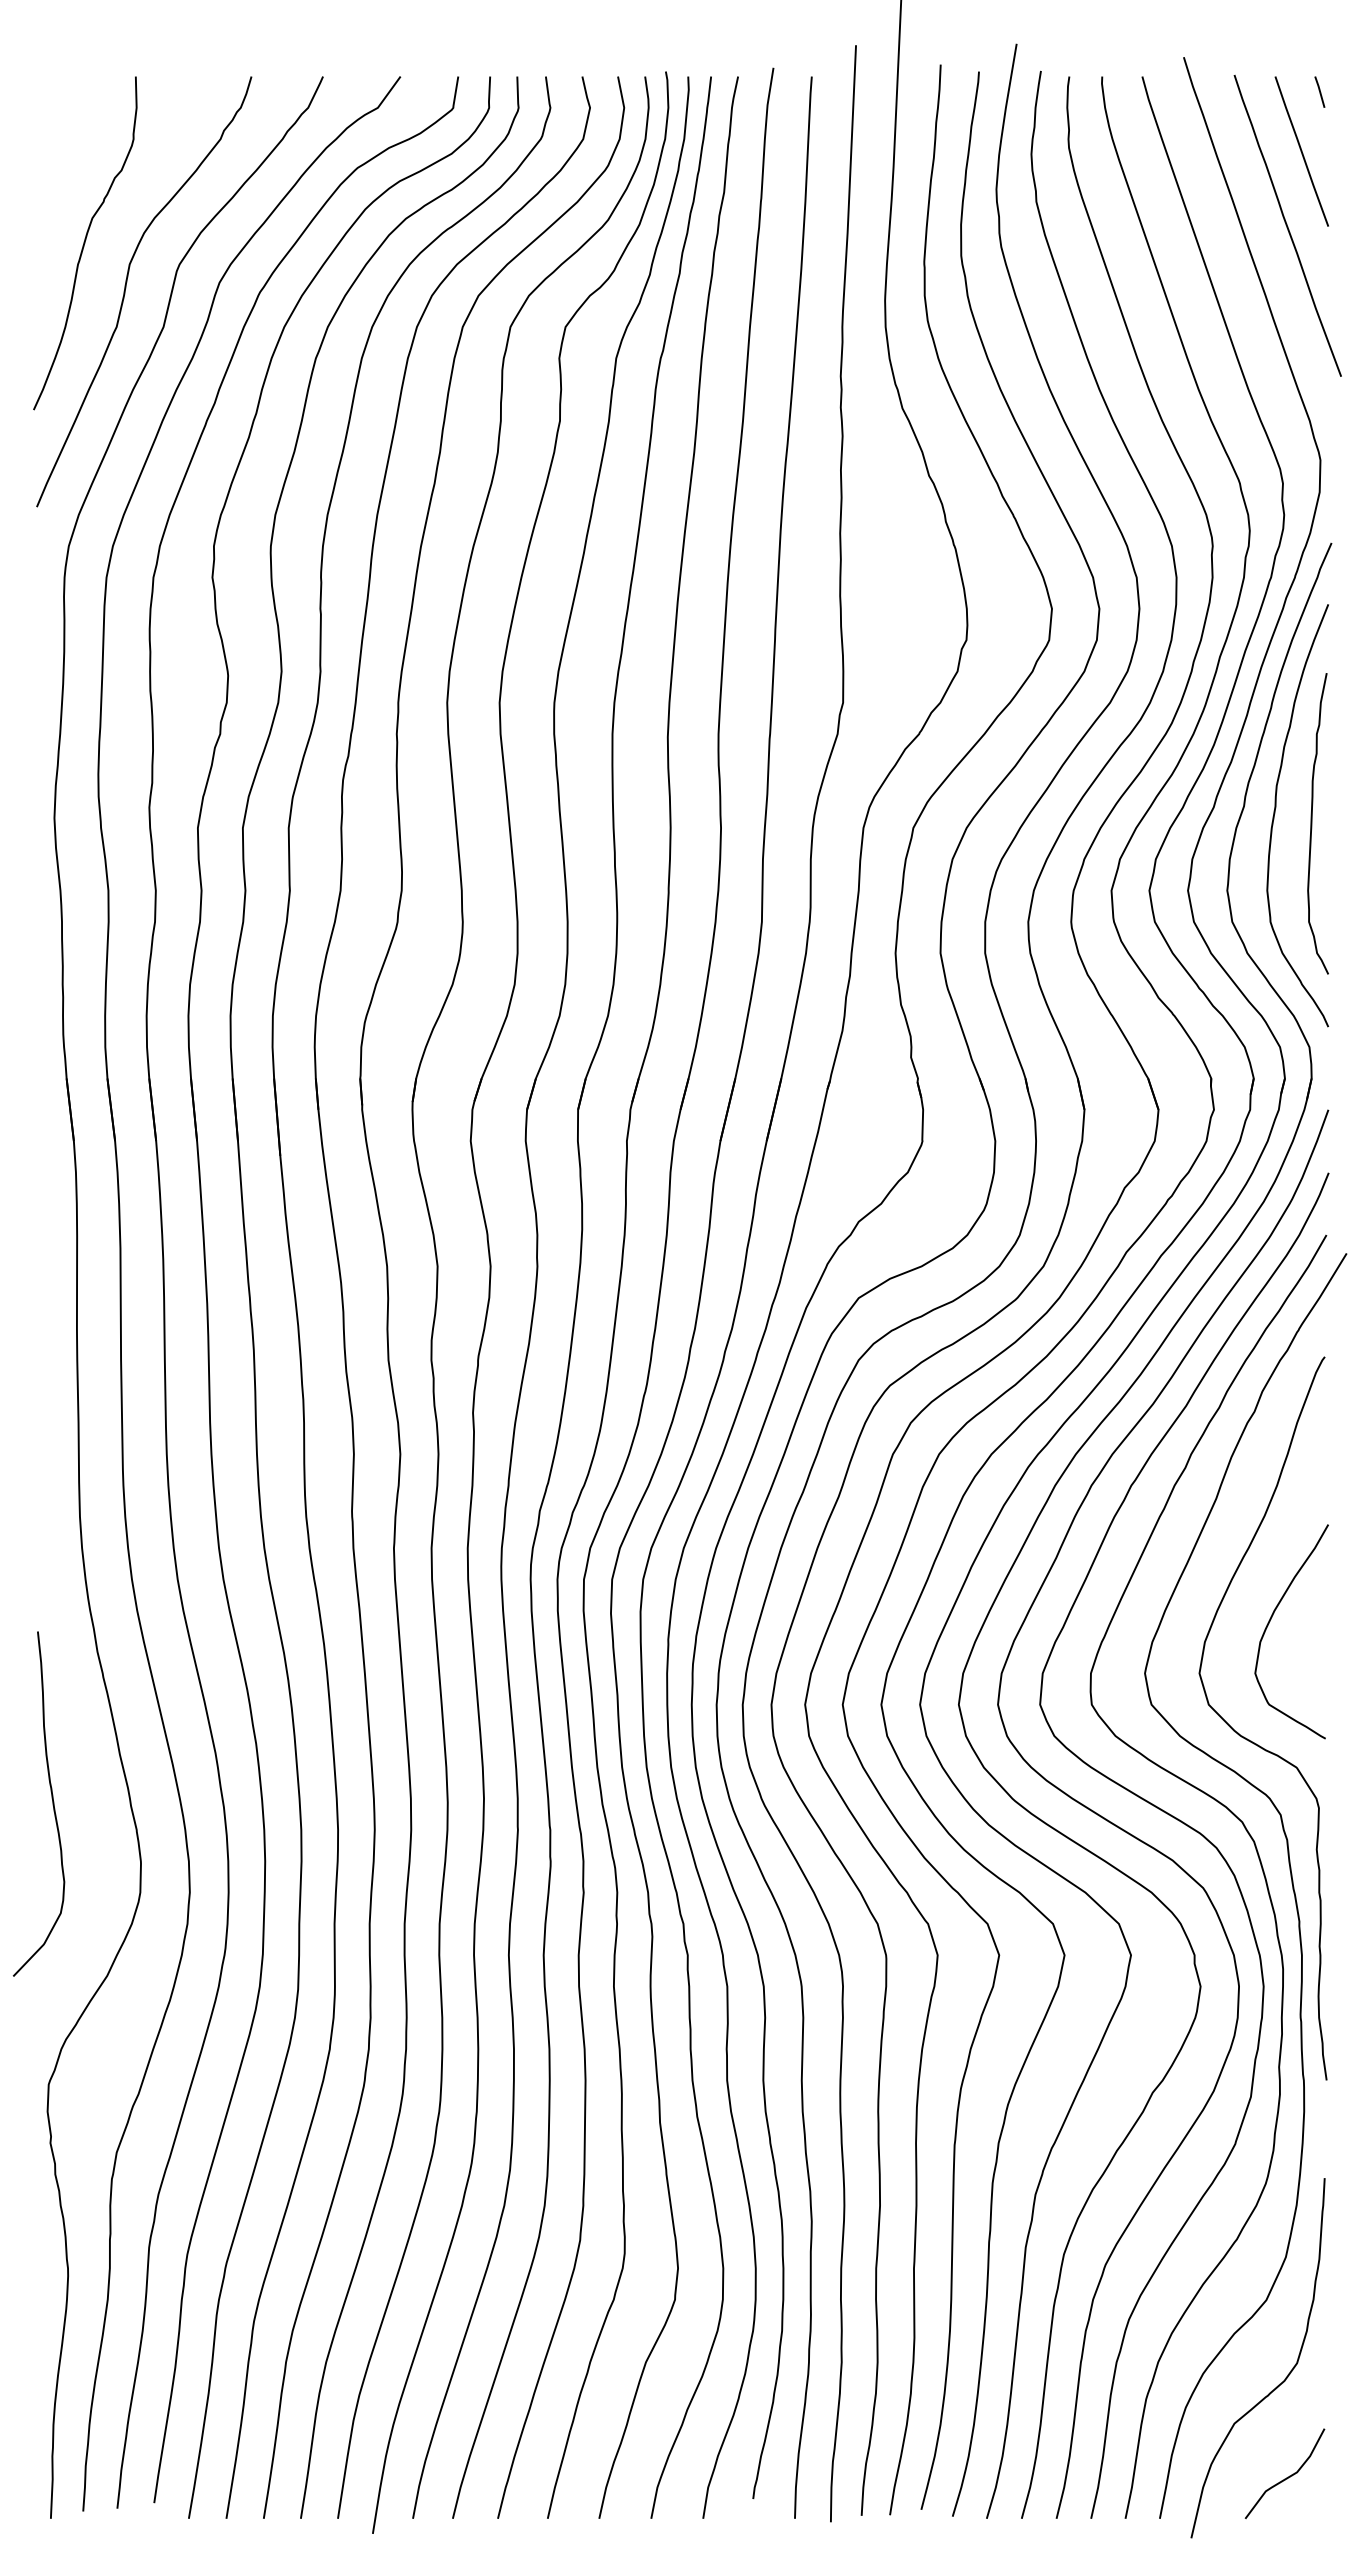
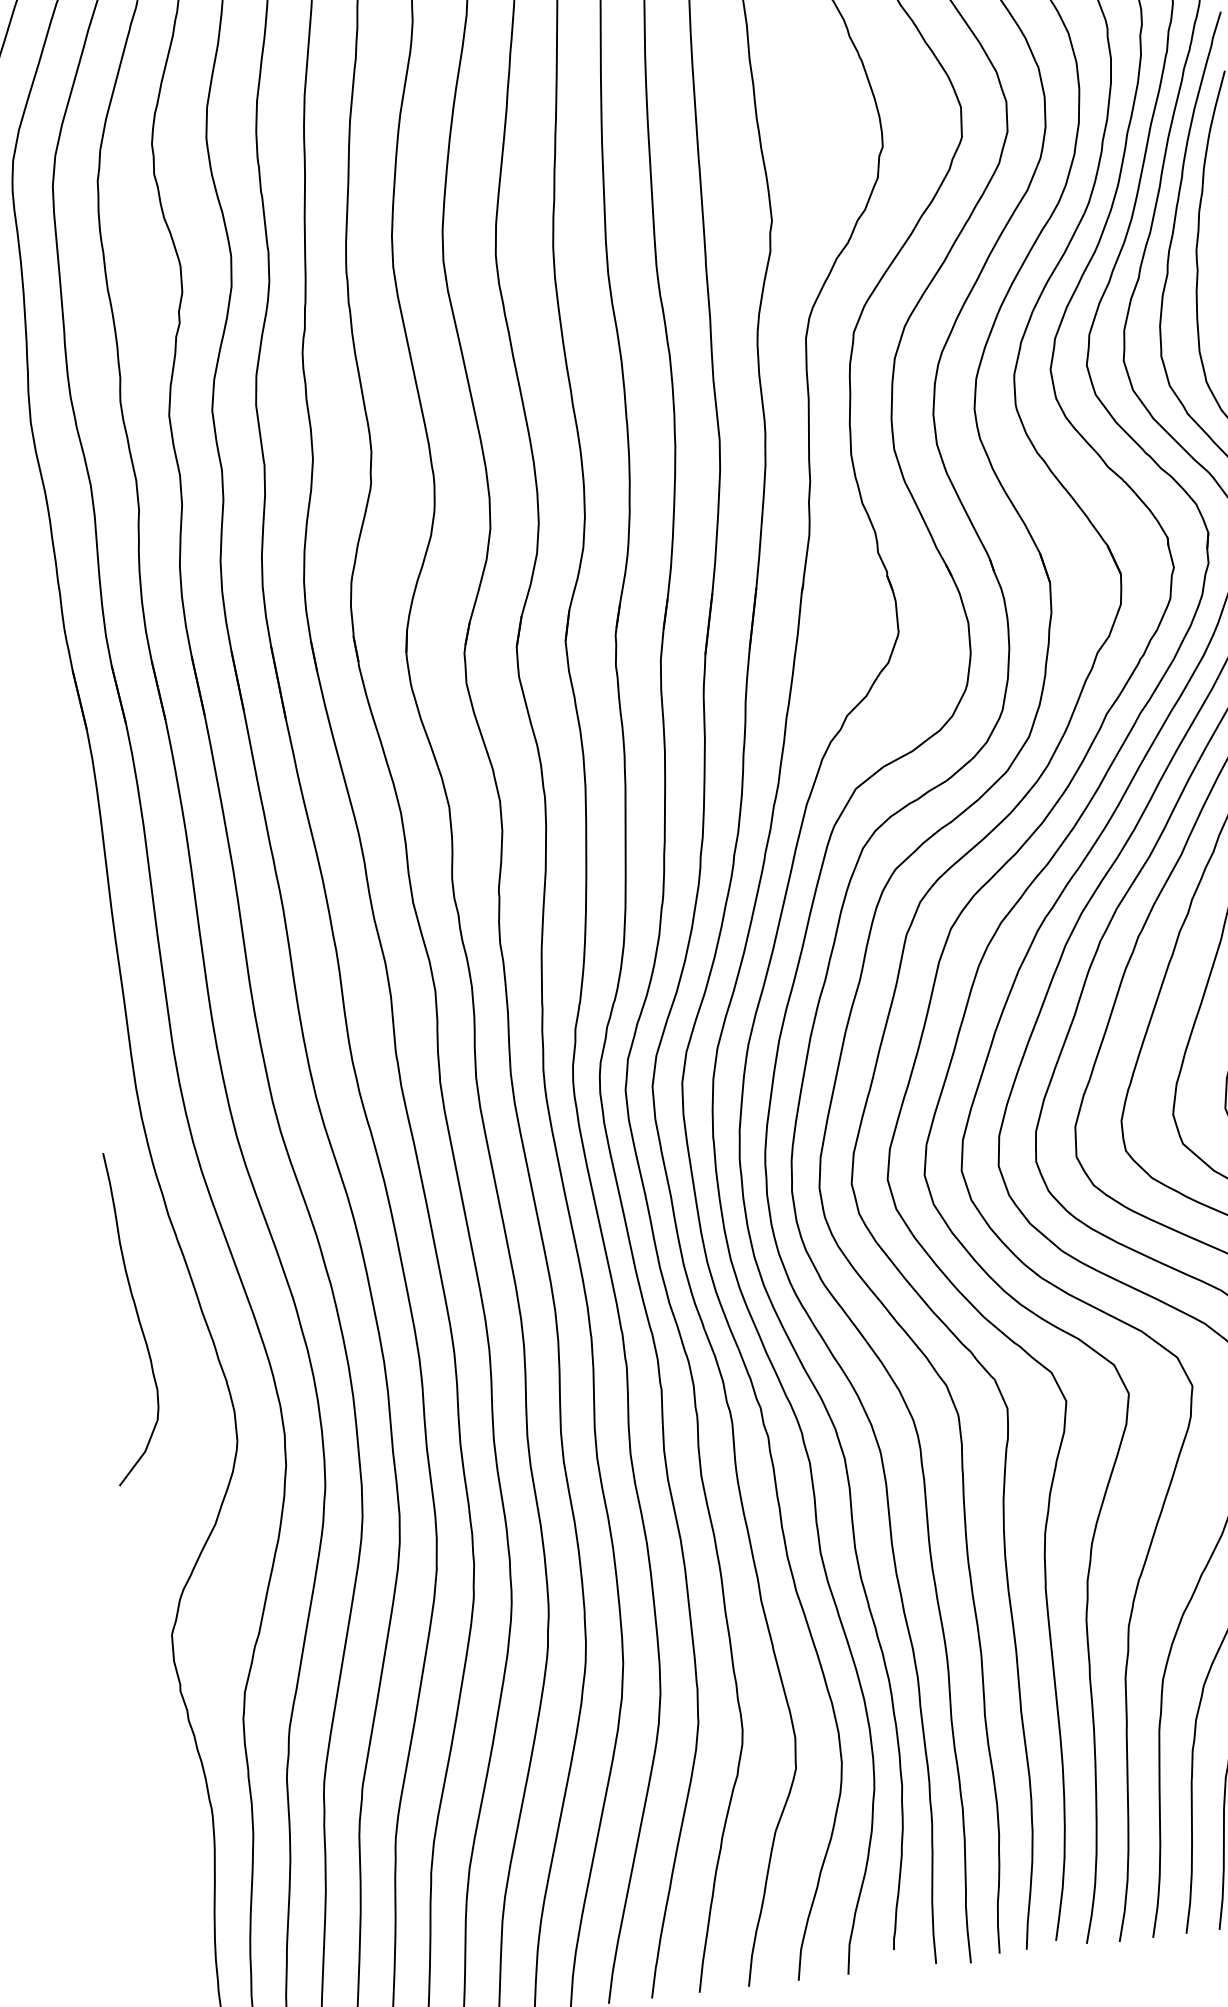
curve: (51, 1798) -> (135, 1311), moved

